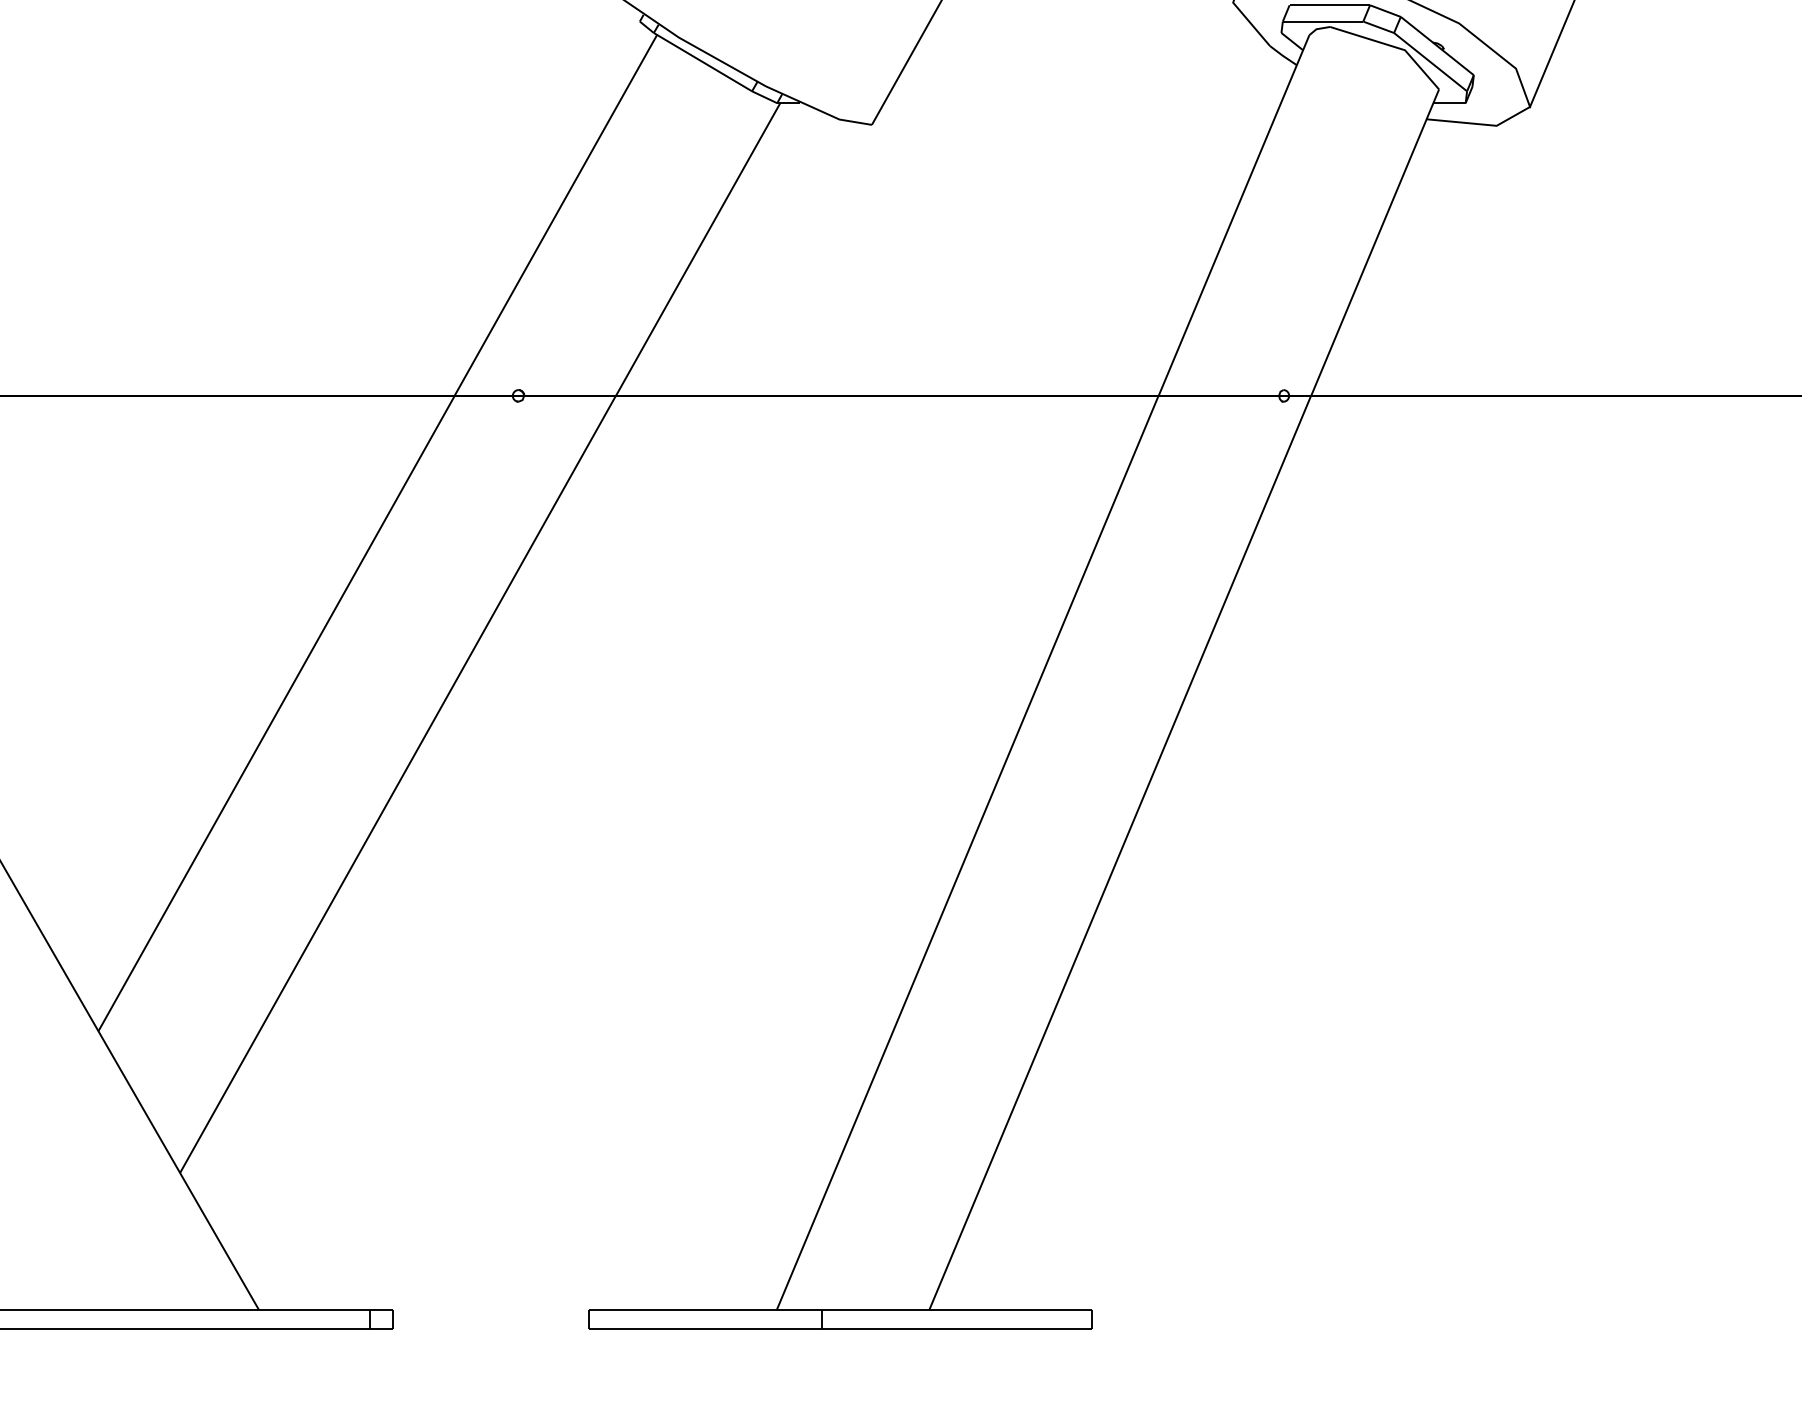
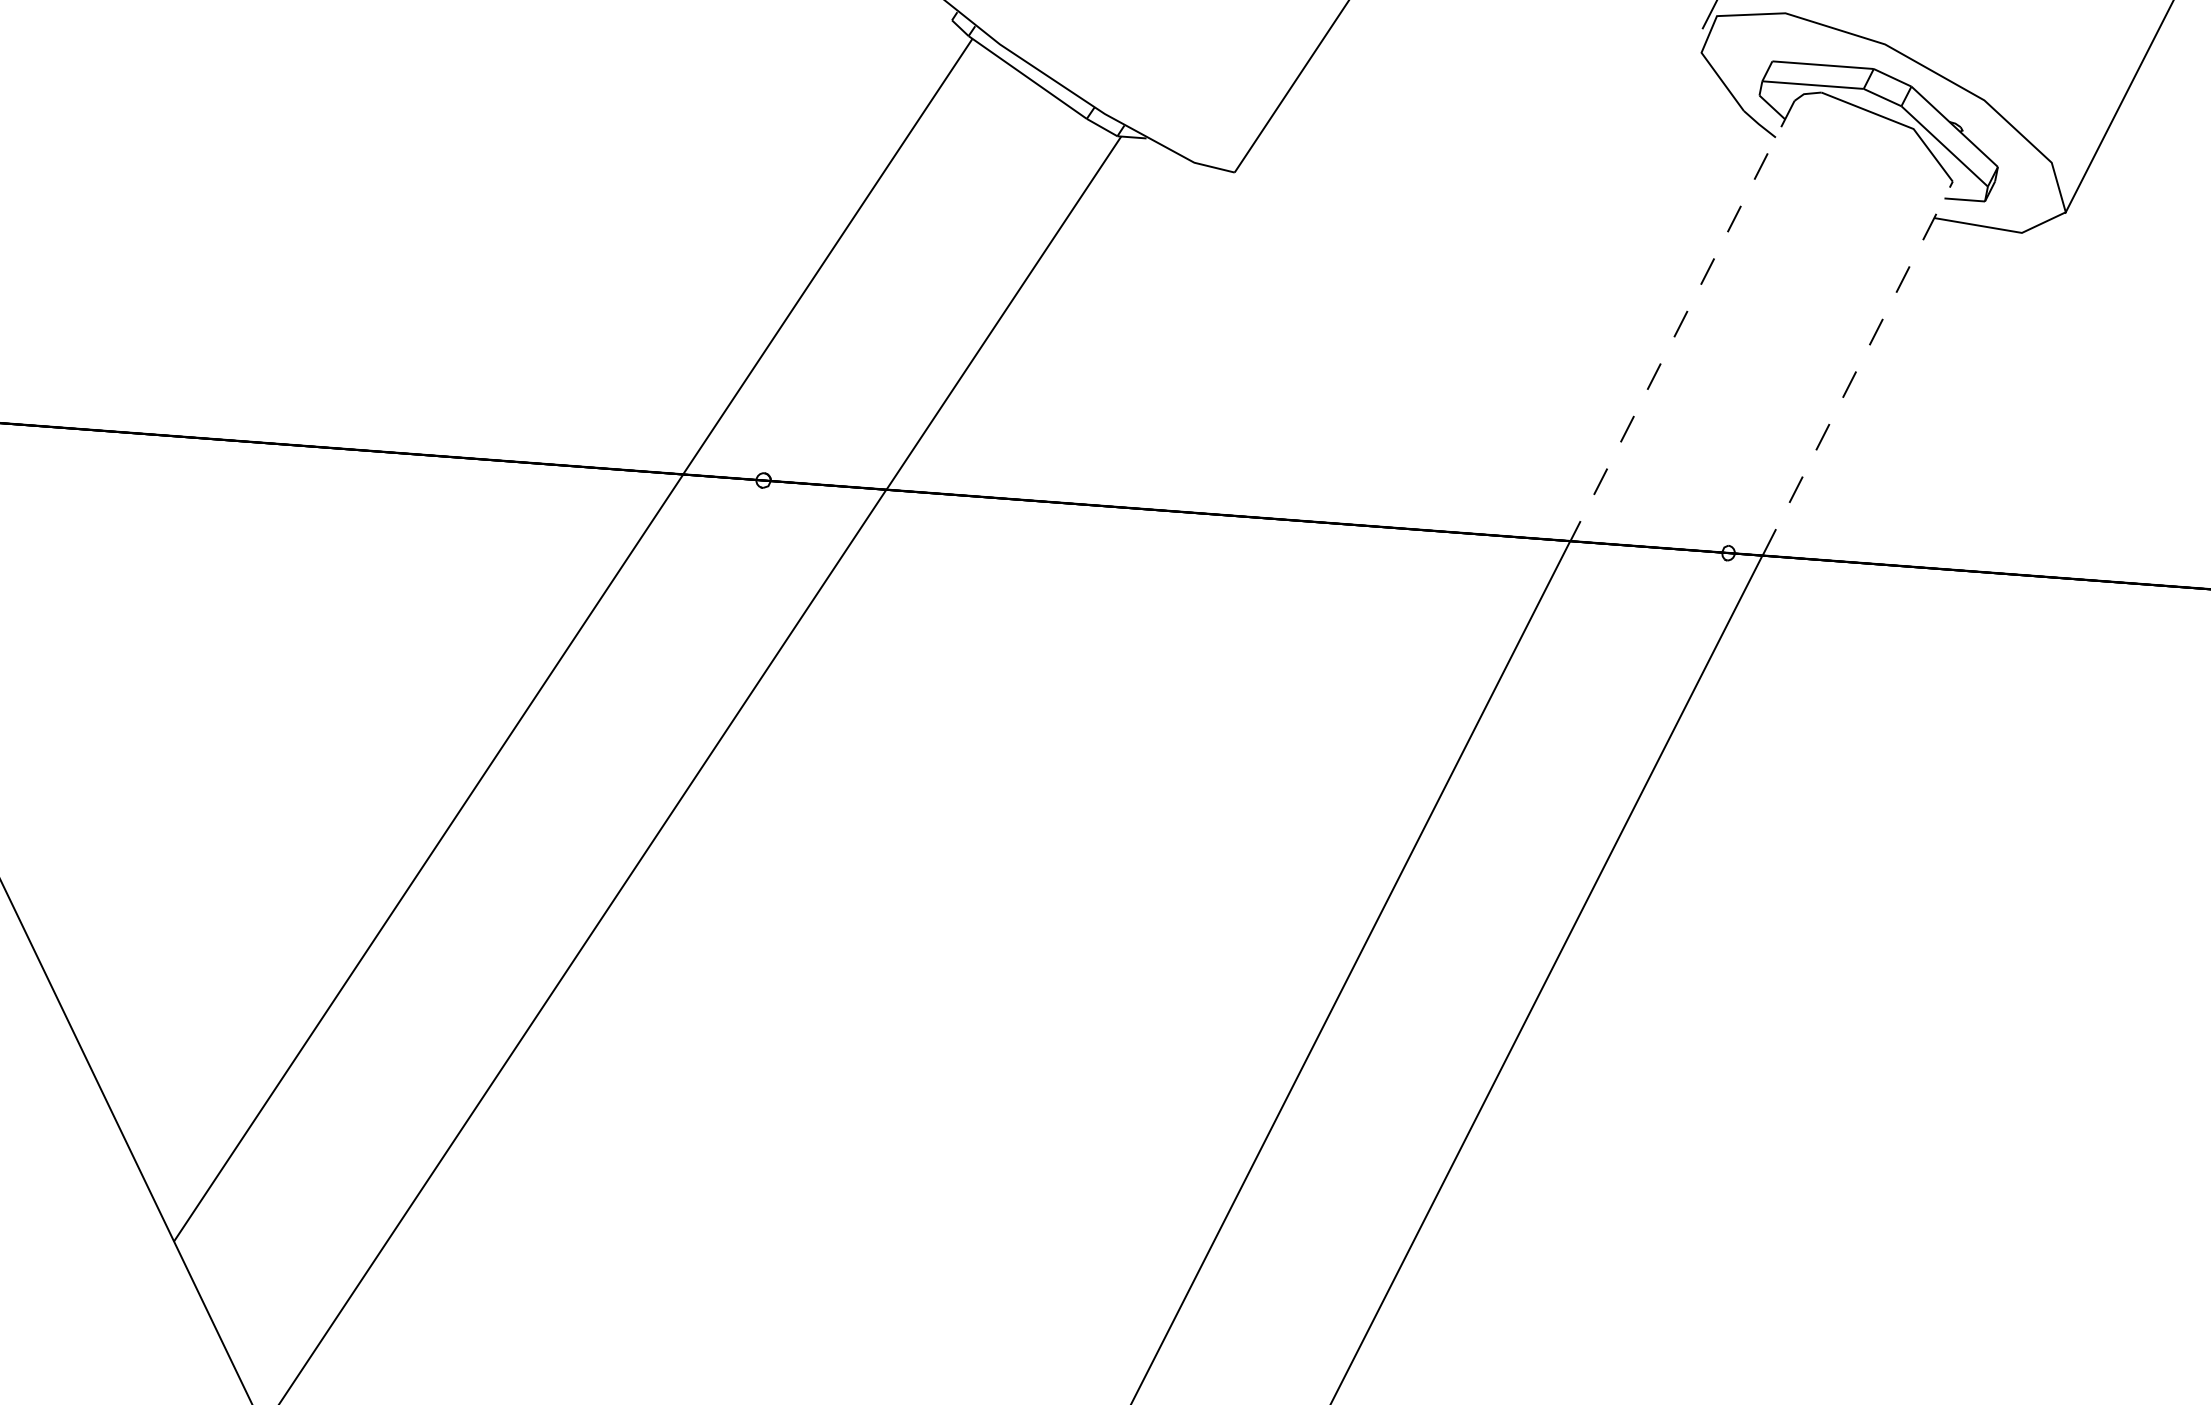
line: (1233, 215) -> (1681, 320), solid -> dashed
line: (1375, 242) -> (1858, 368), solid -> dashed

